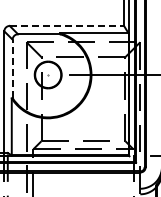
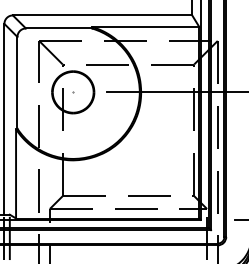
line: (67, 25) -> (103, 14), dashed -> solid
line: (12, 68) -> (17, 82), dashed -> solid

